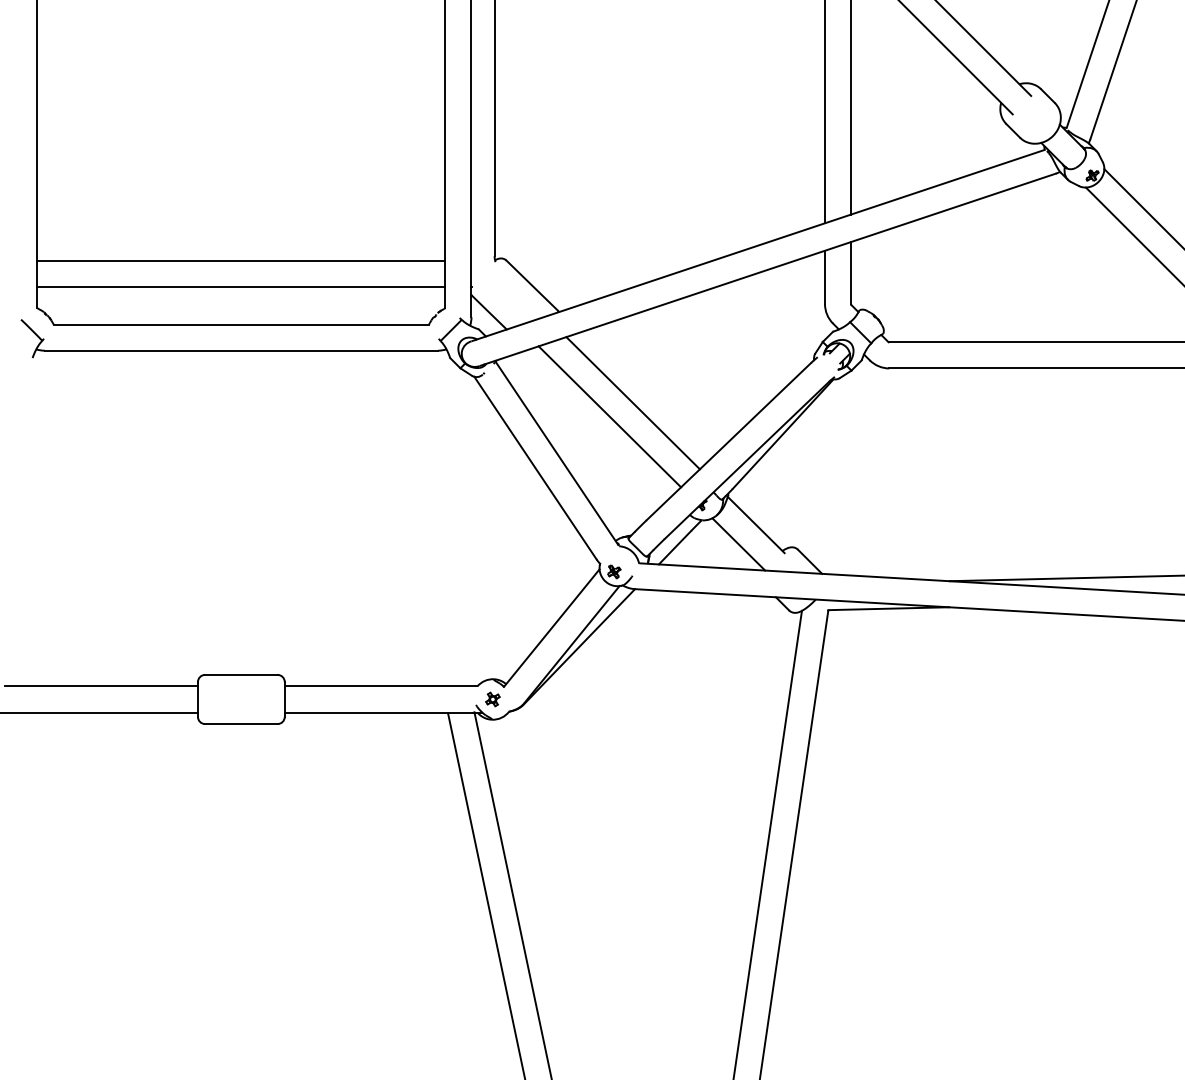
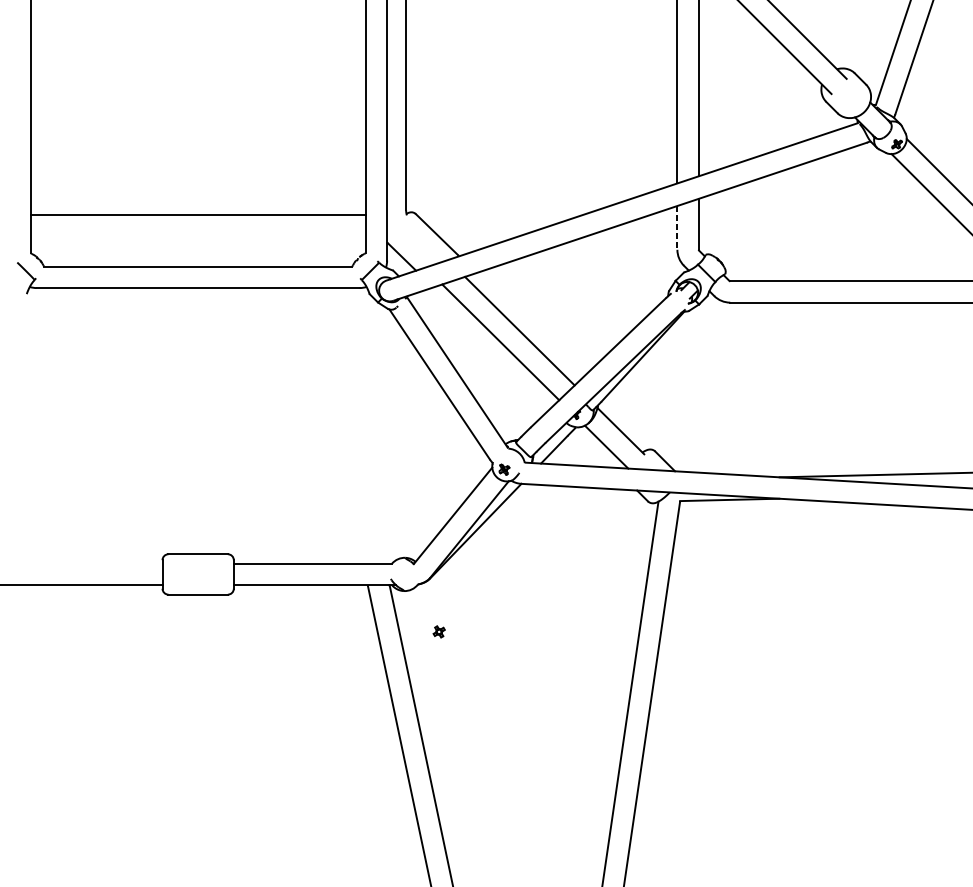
line: (825, 277) -> (677, 227), solid -> dashed
line: (241, 287) -> (198, 236), removed
line: (101, 686) -> (83, 563), removed
part: (492, 699) -> (438, 631), moved

